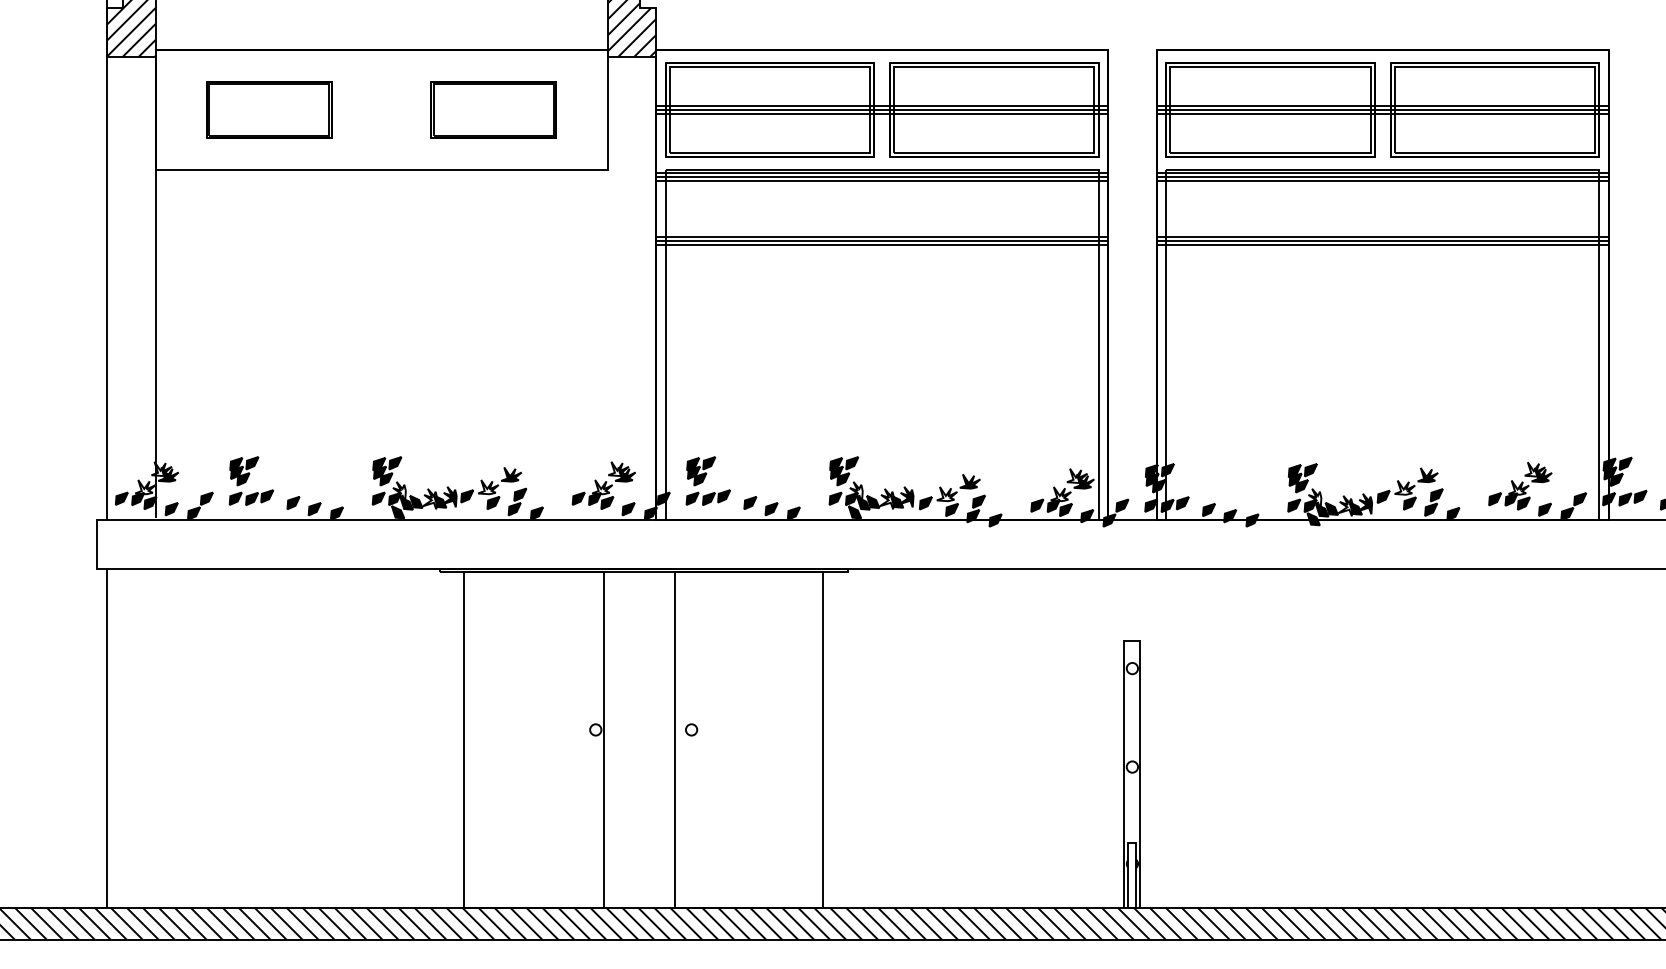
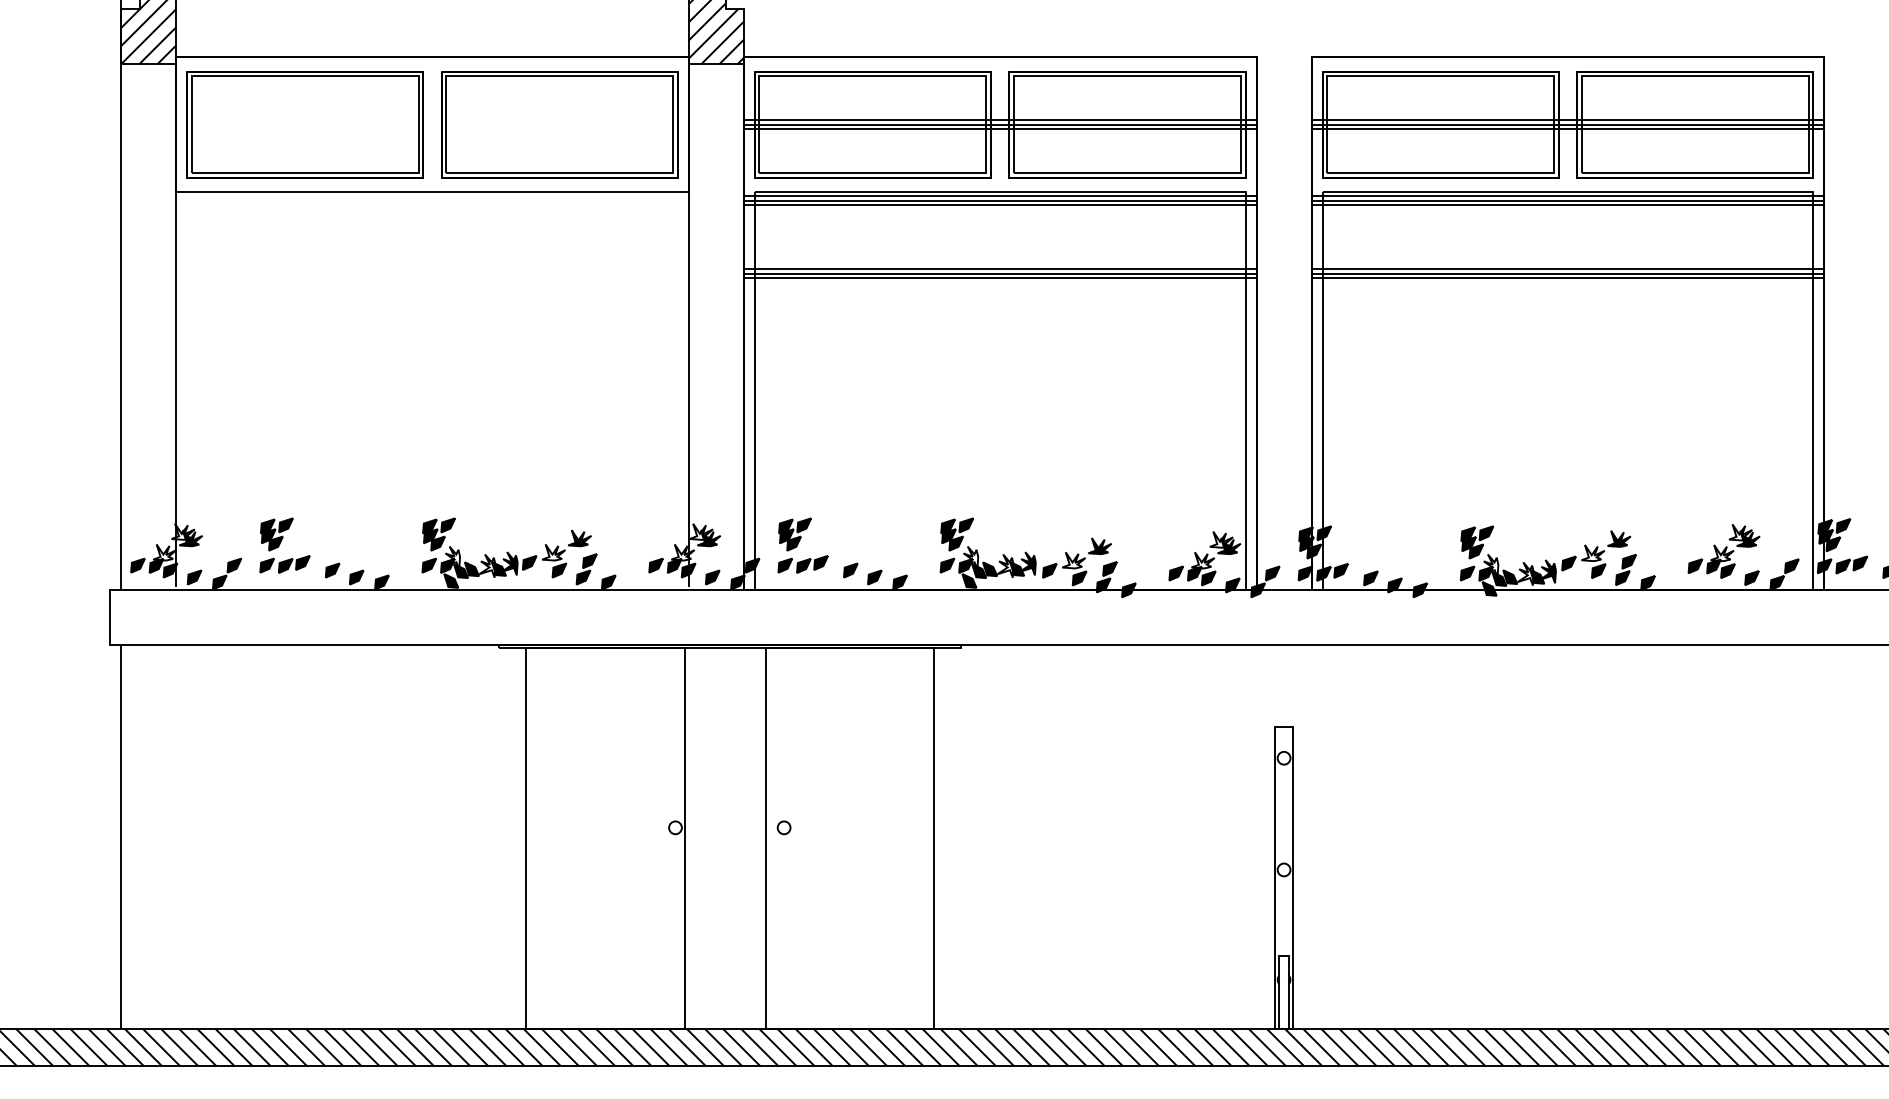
part: (269, 109) -> (305, 124), size x1.67
part: (493, 109) -> (559, 124), size x1.67
line: (607, 286) -> (688, 324), added

